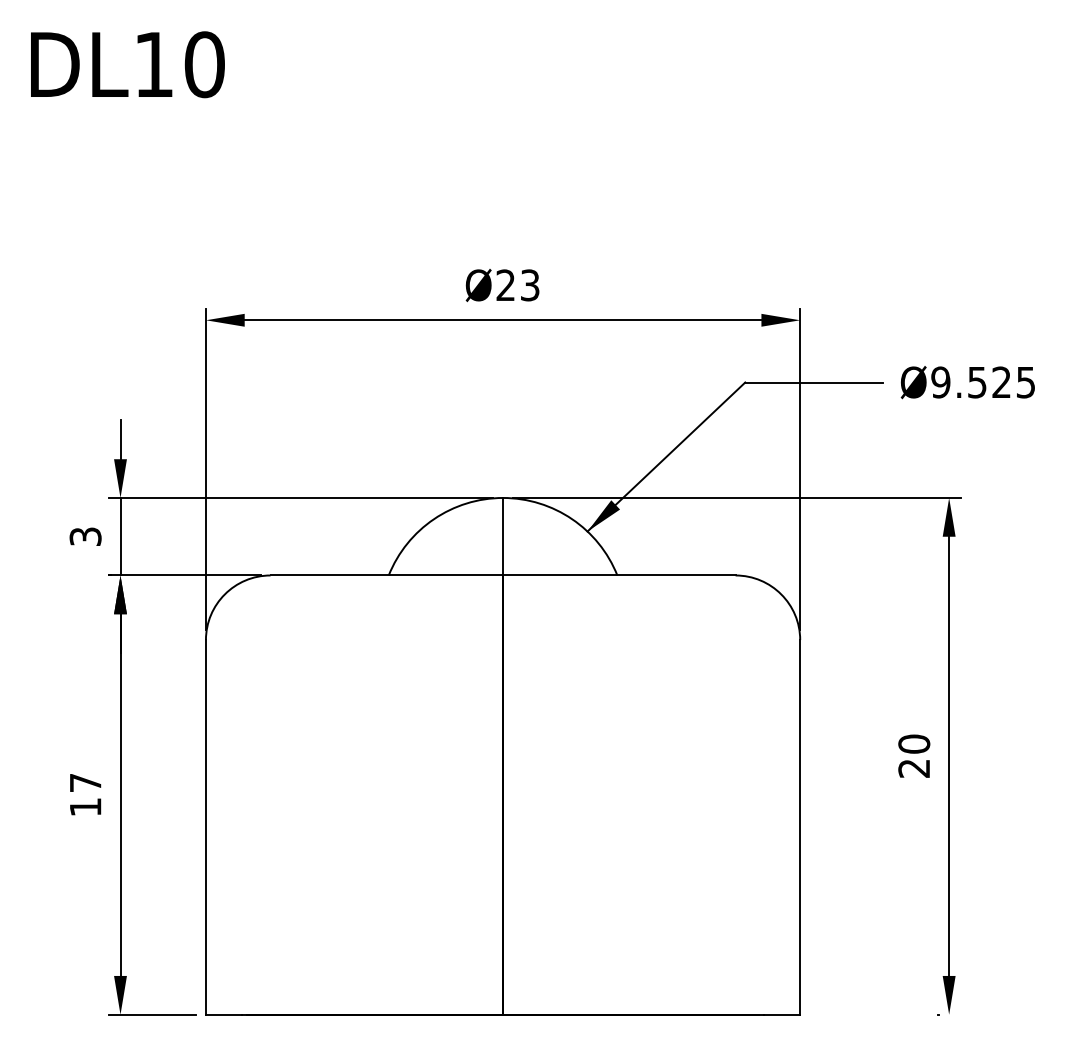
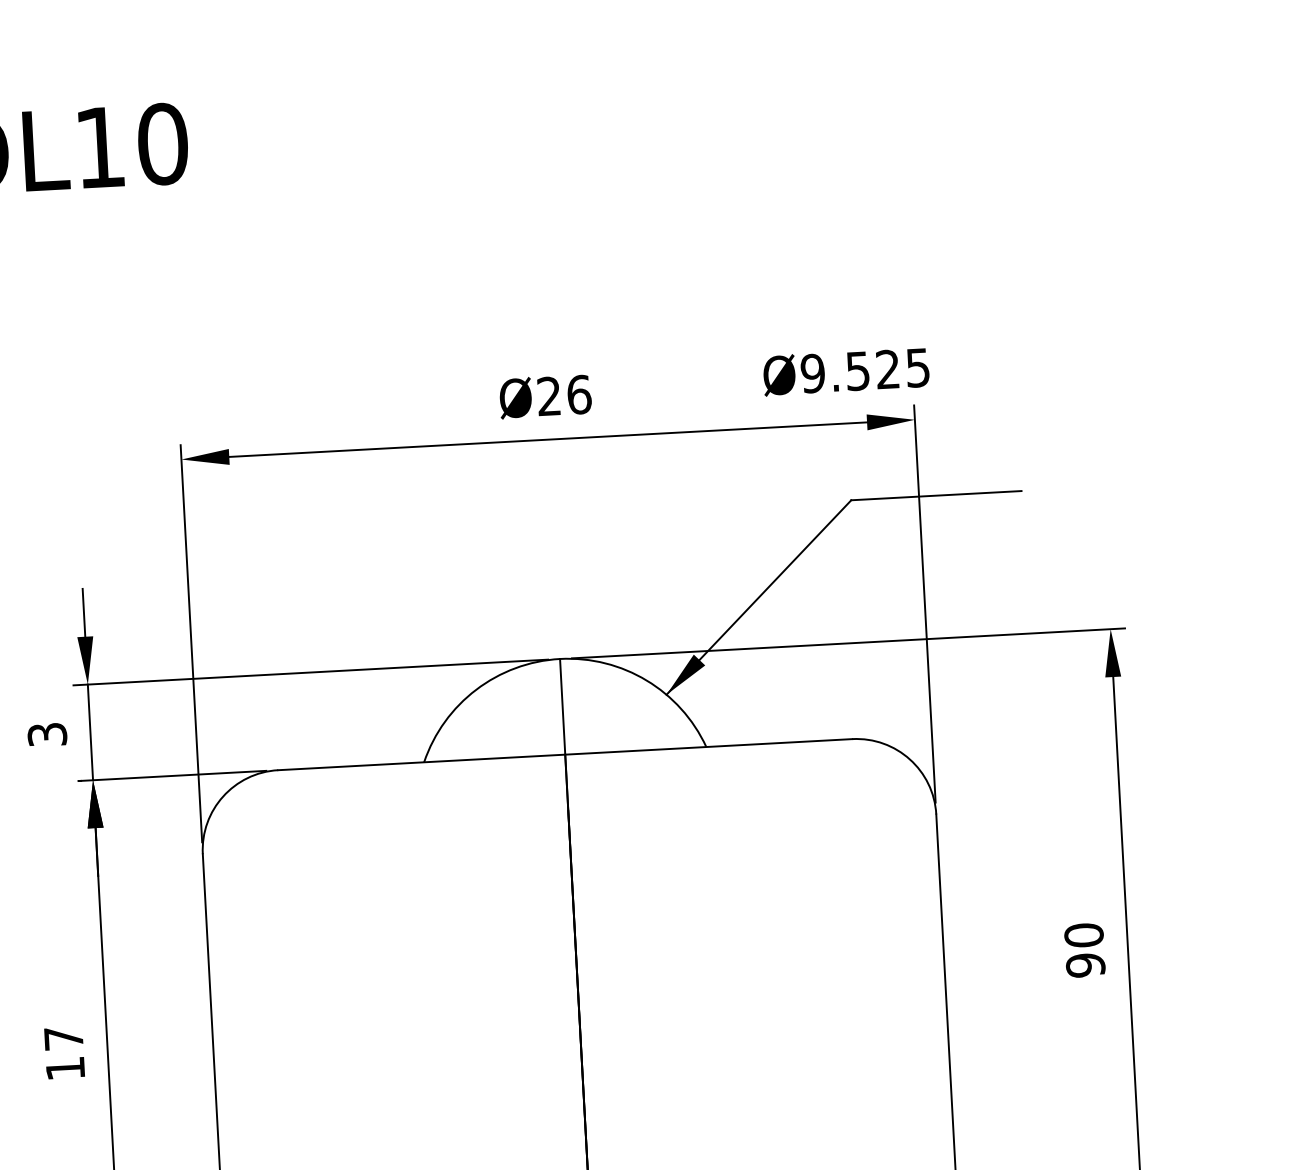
text: (529, 285) -> (578, 394), Ø23 -> Ø26
text: (967, 382) -> (845, 371), moved
text: (914, 768) -> (1085, 965), 20 -> 90

